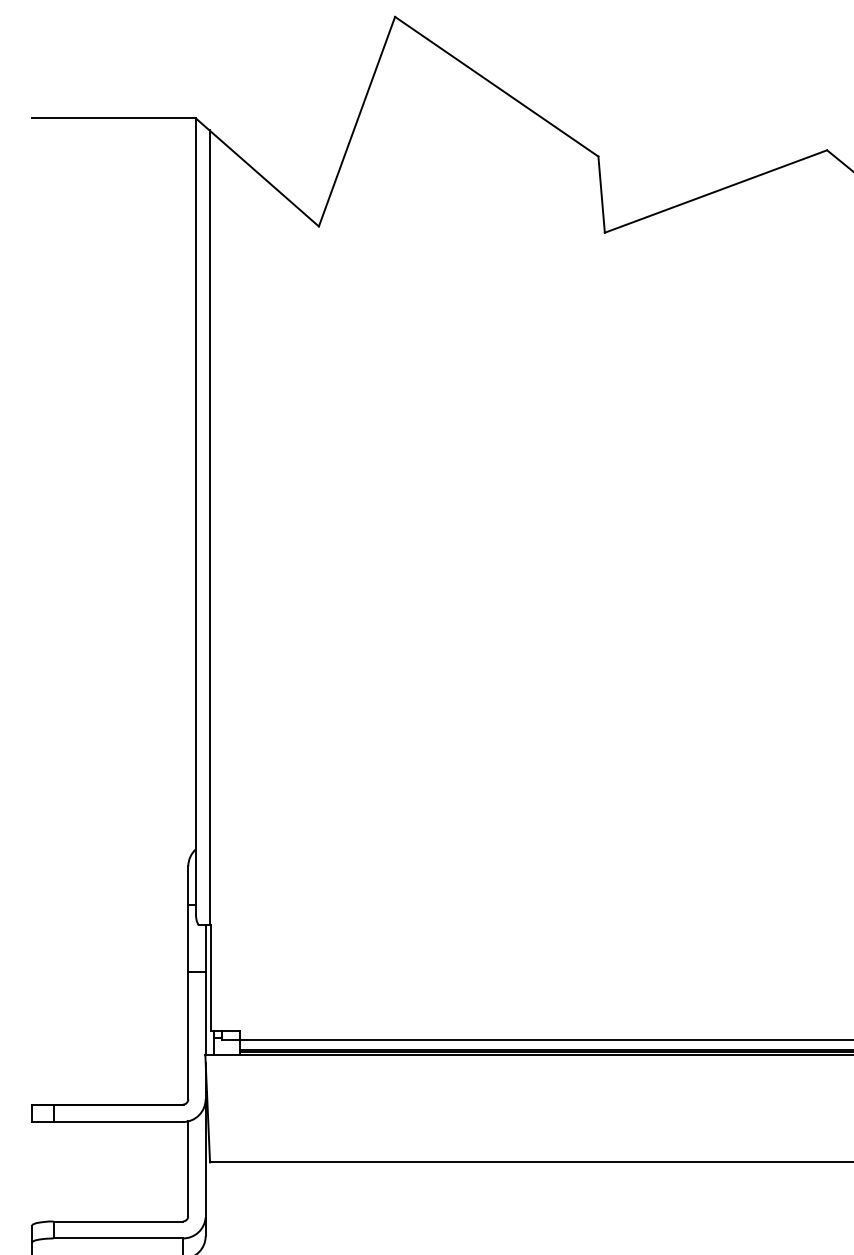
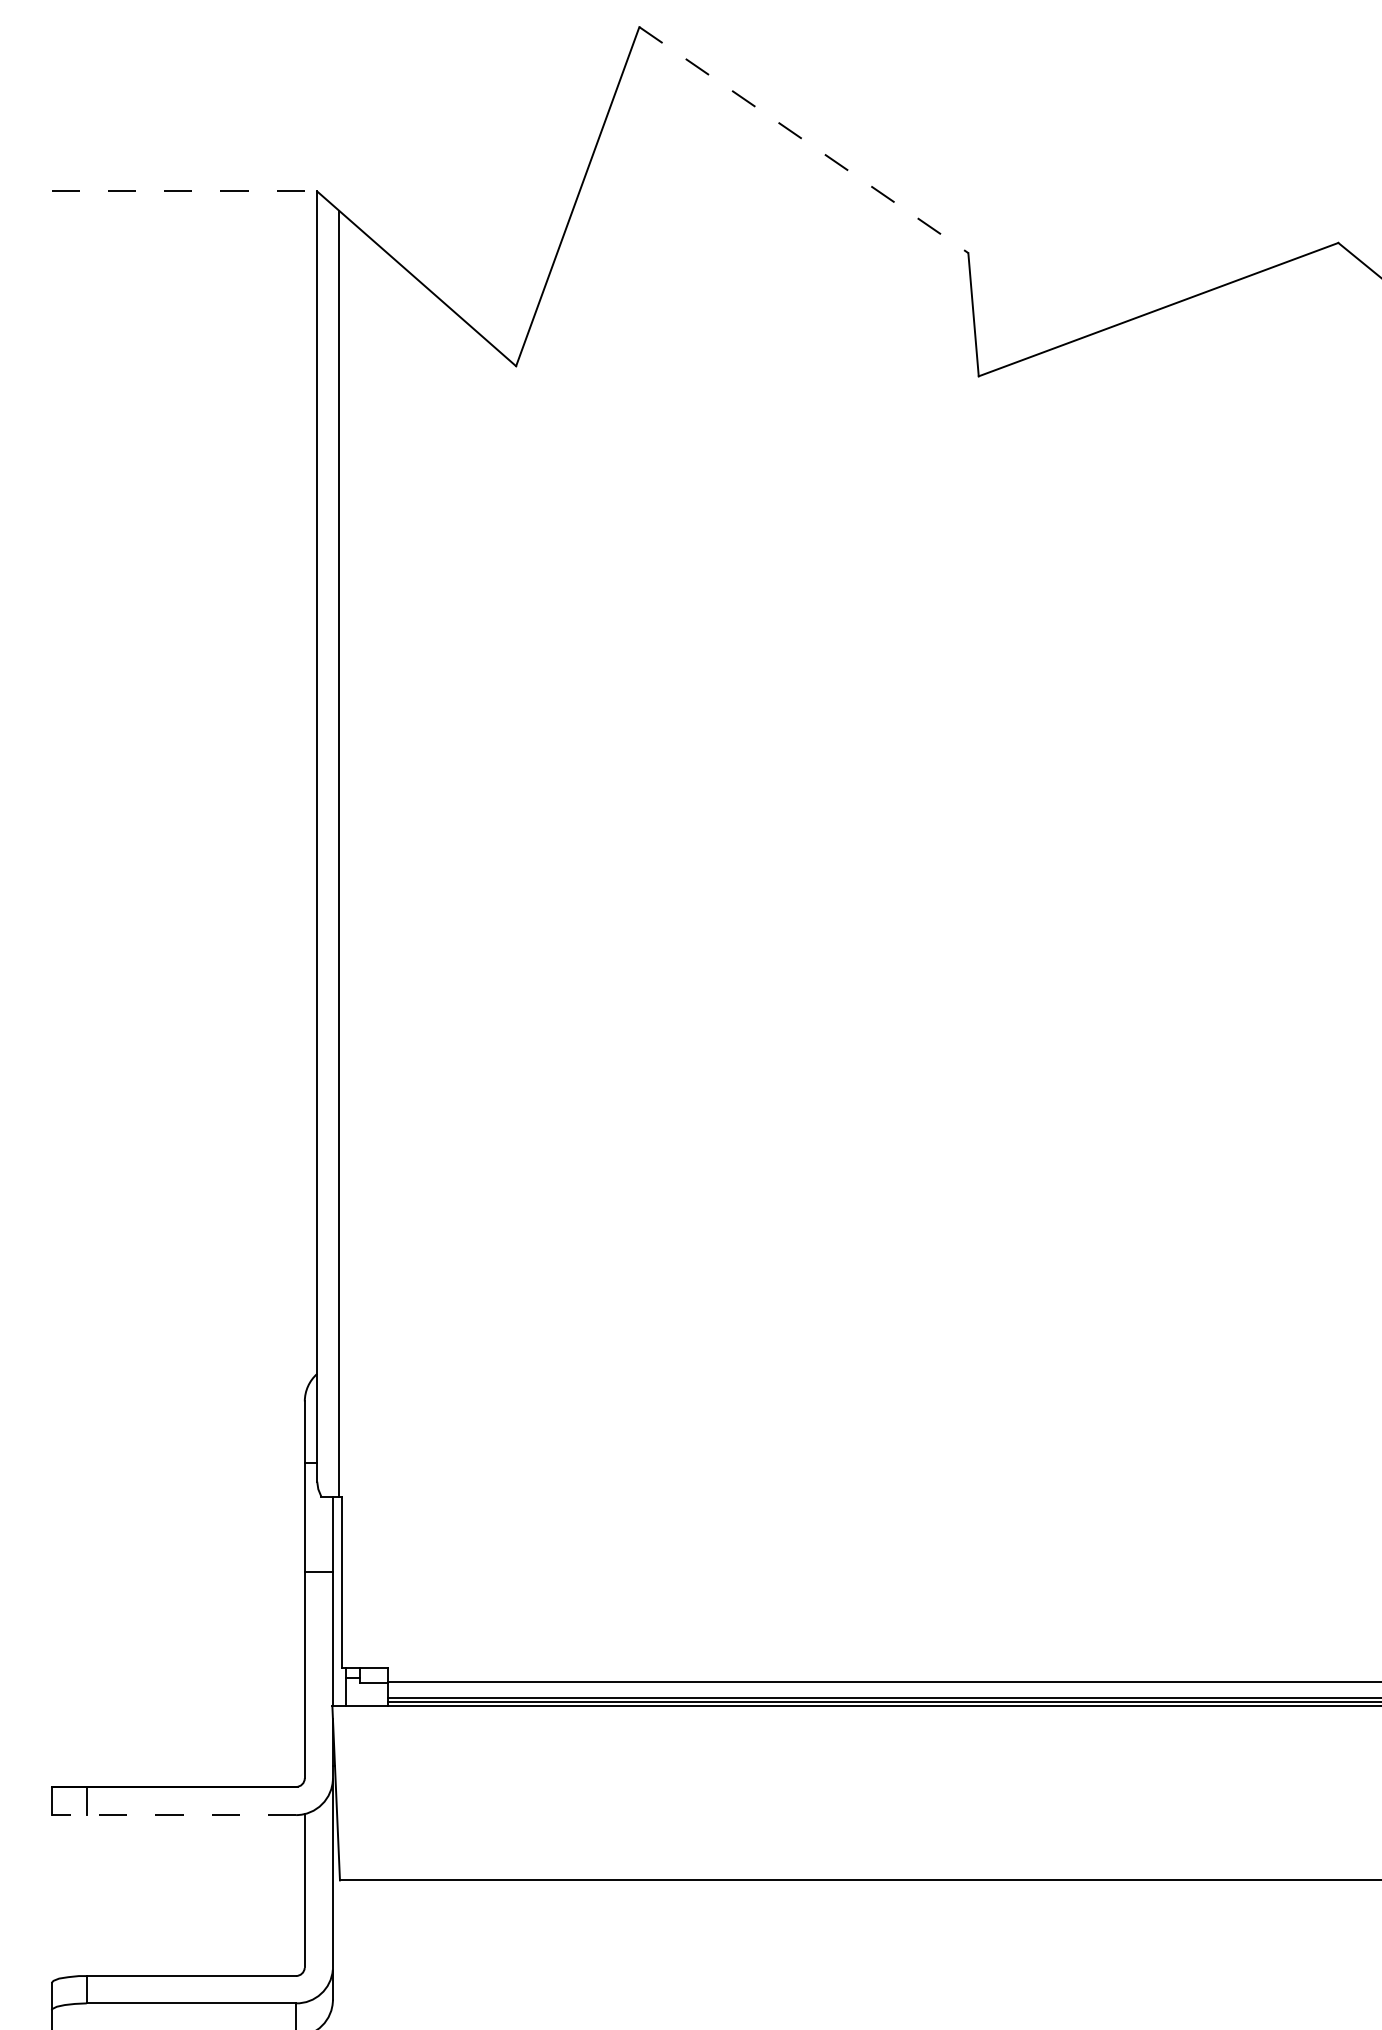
line: (497, 87) -> (805, 141), solid -> dashed
line: (114, 118) -> (185, 191), solid -> dashed
line: (107, 1122) -> (174, 1815), solid -> dashed

